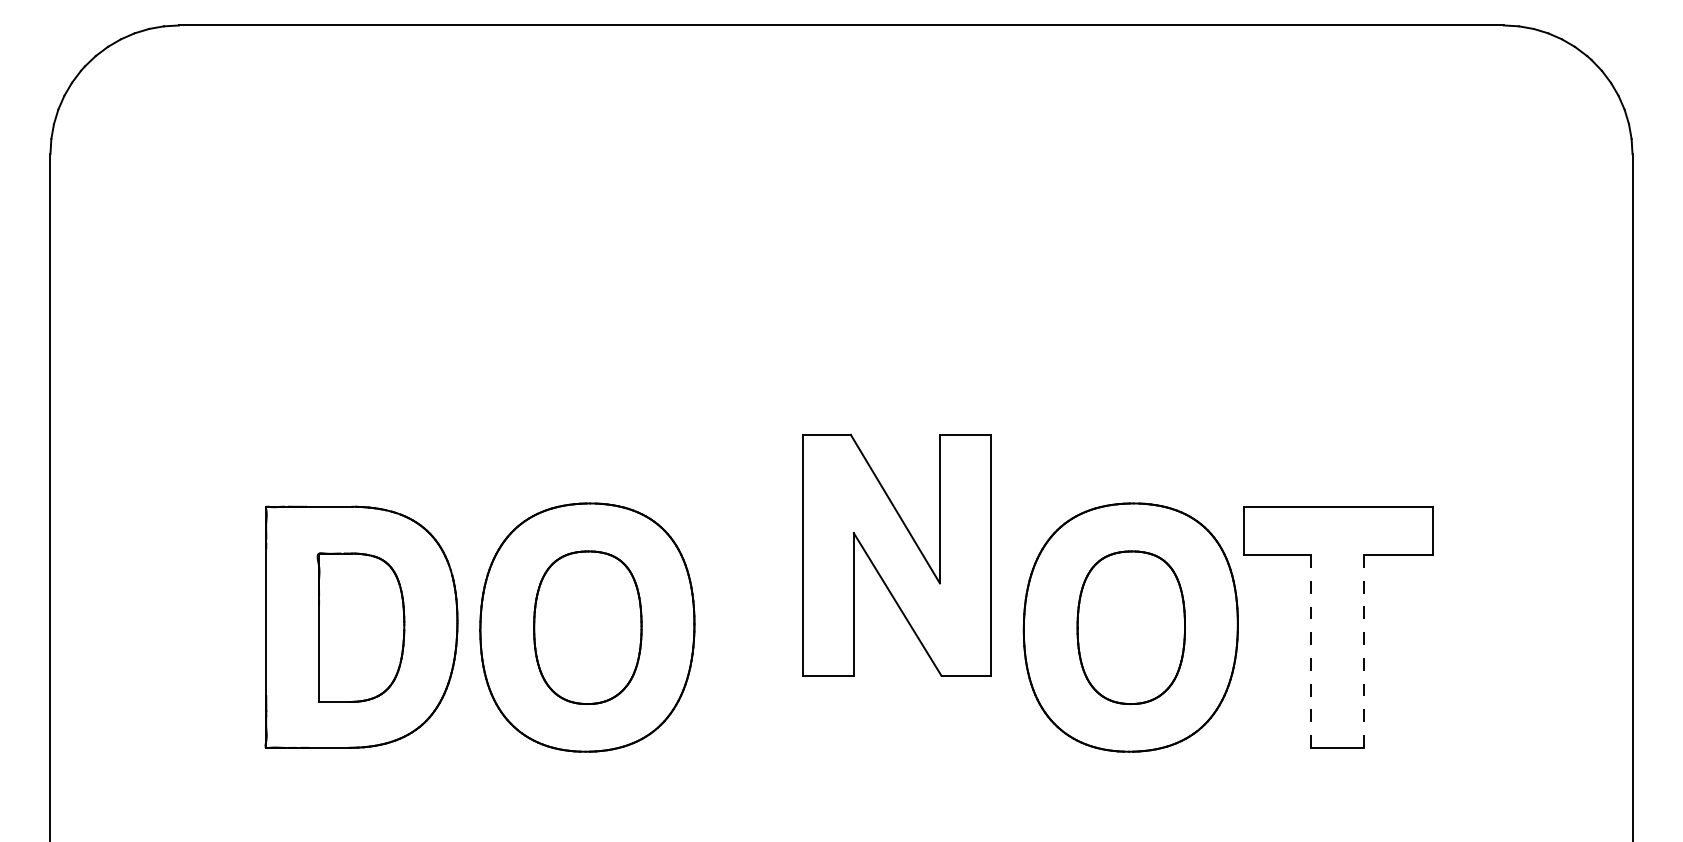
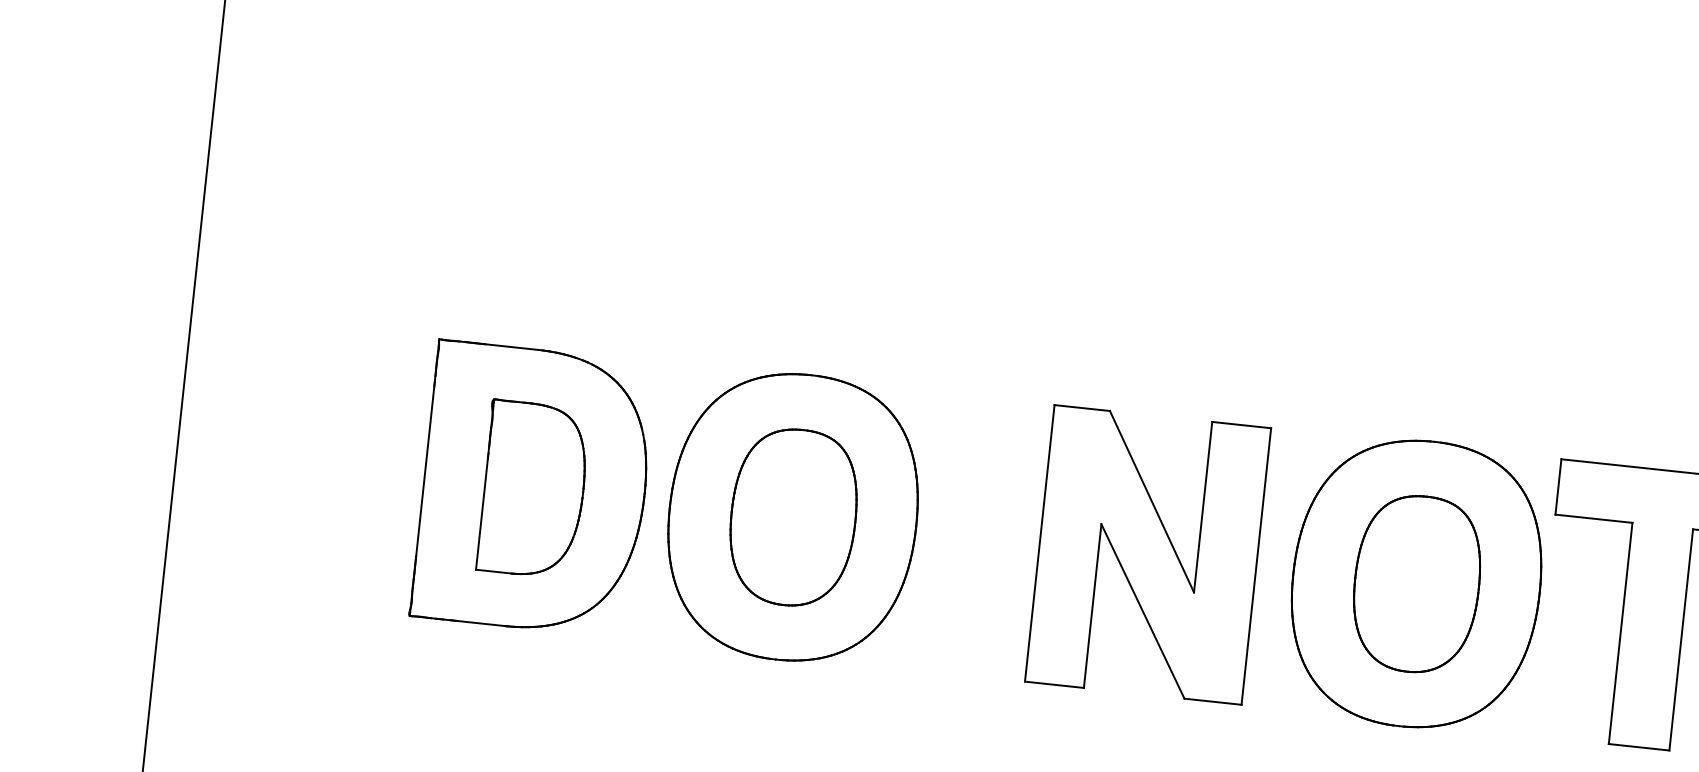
part: (896, 554) -> (1147, 553), moved
line: (1364, 650) -> (1681, 638), dashed -> solid
line: (1311, 651) -> (1620, 633), dashed -> solid

